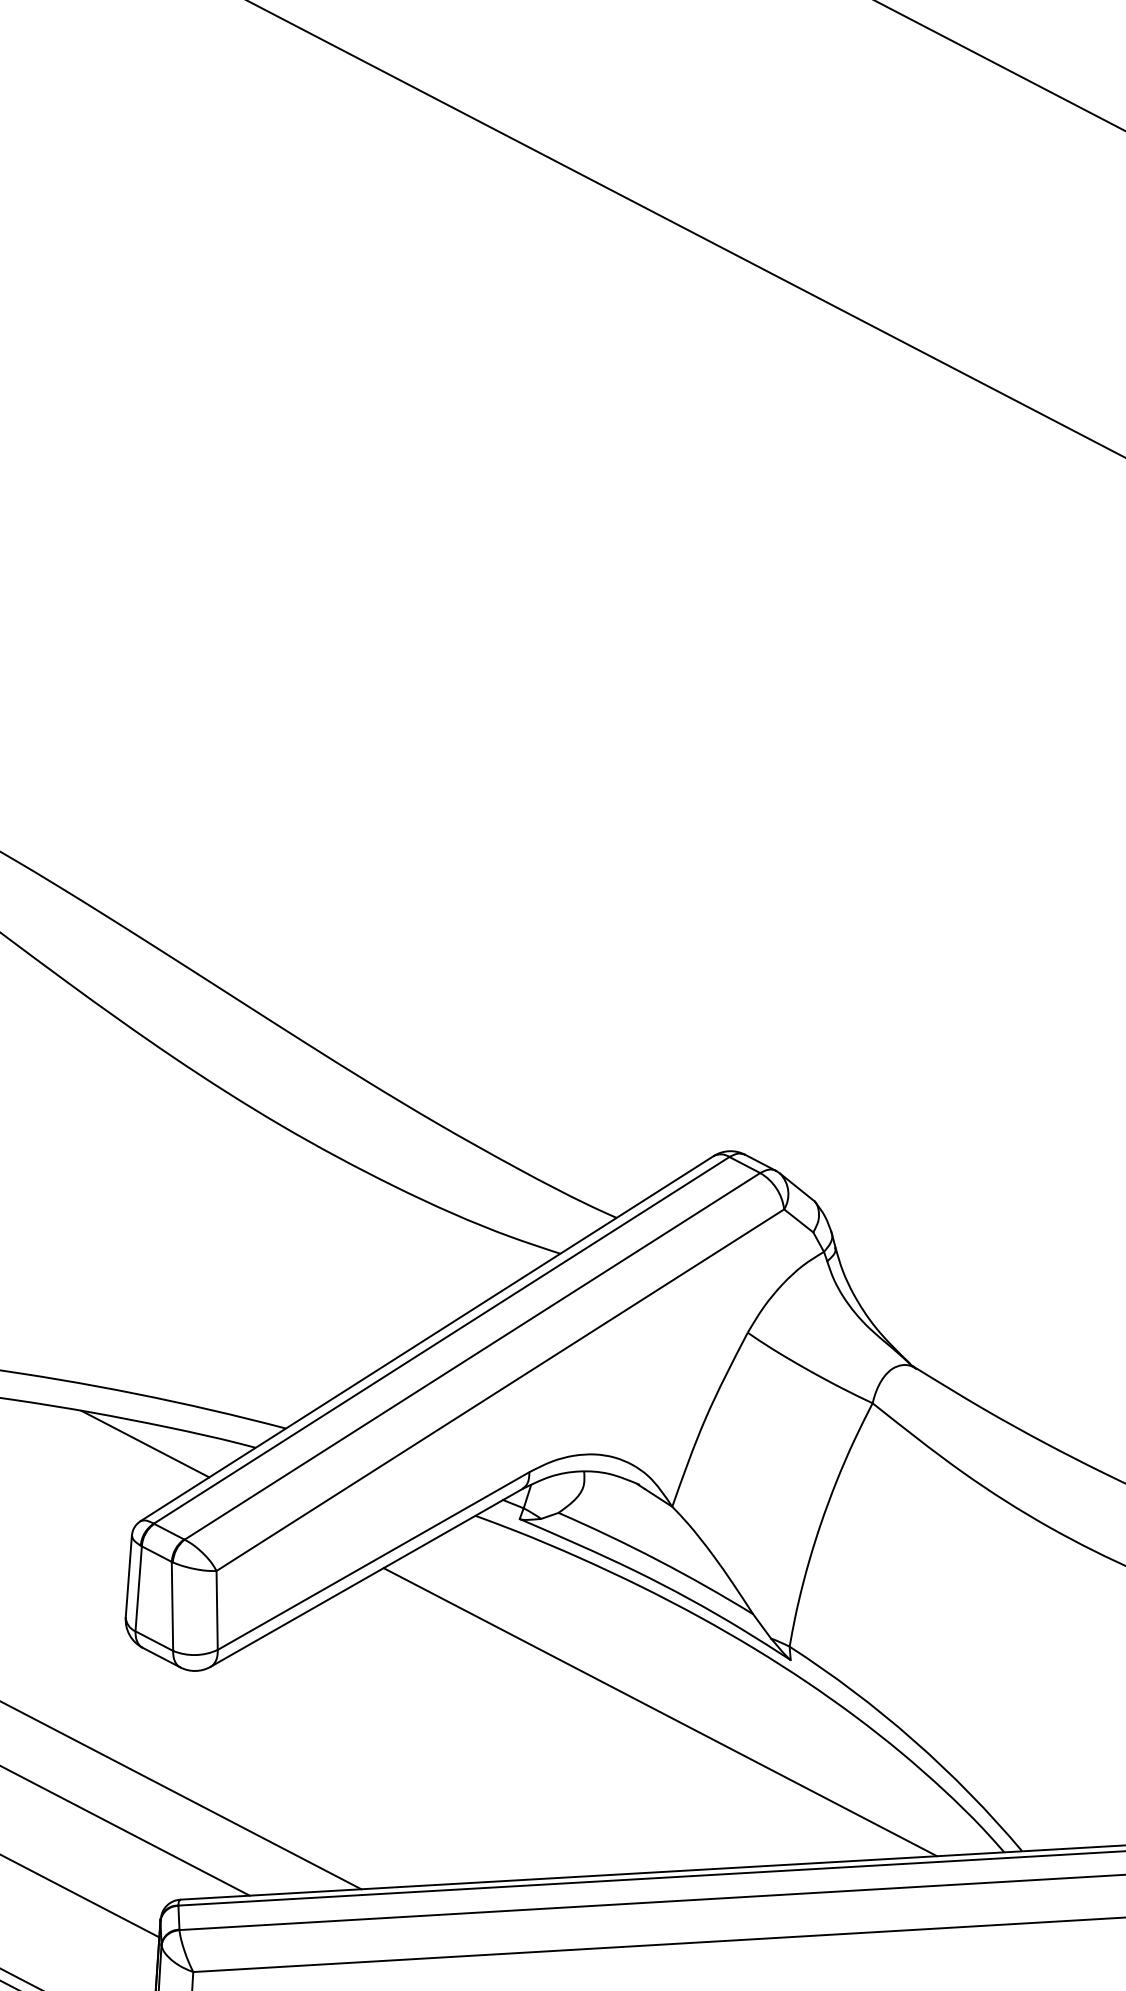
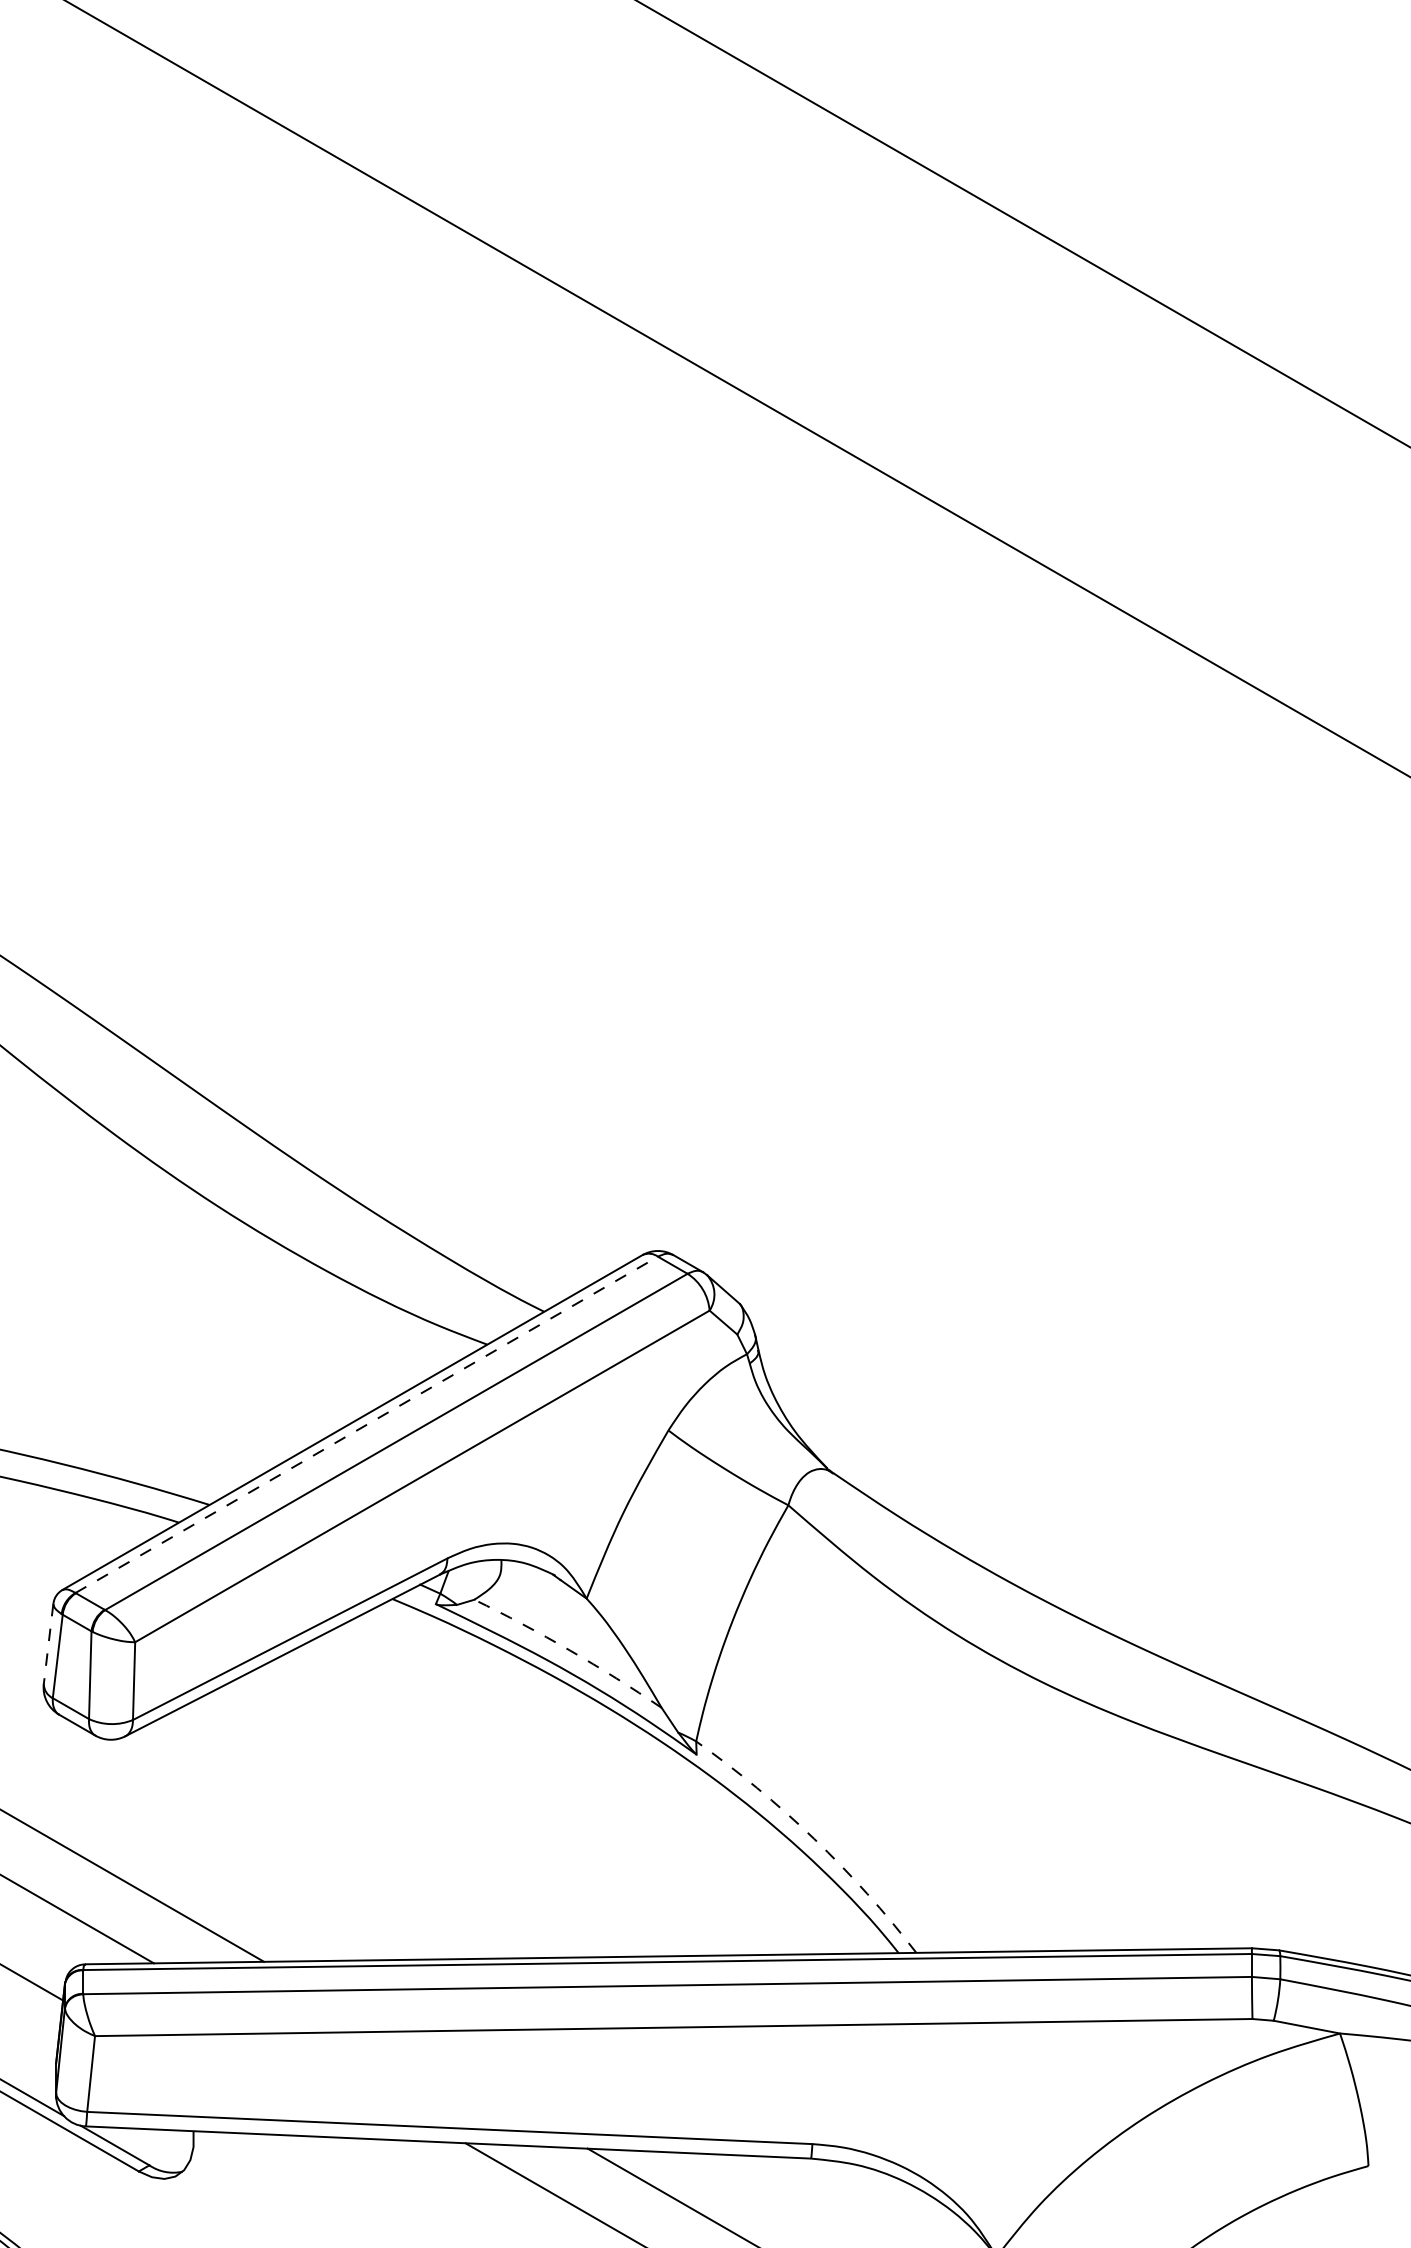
line: (442, 1339) -> (367, 1424), solid -> dashed
line: (145, 1443) -> (70, 1513), removed
arc: (657, 1560) -> (569, 1650), solid -> dashed
line: (128, 1577) -> (48, 1644), solid -> dashed
line: (659, 1712) -> (565, 1800), removed
arc: (913, 1739) -> (814, 1838), solid -> dashed

